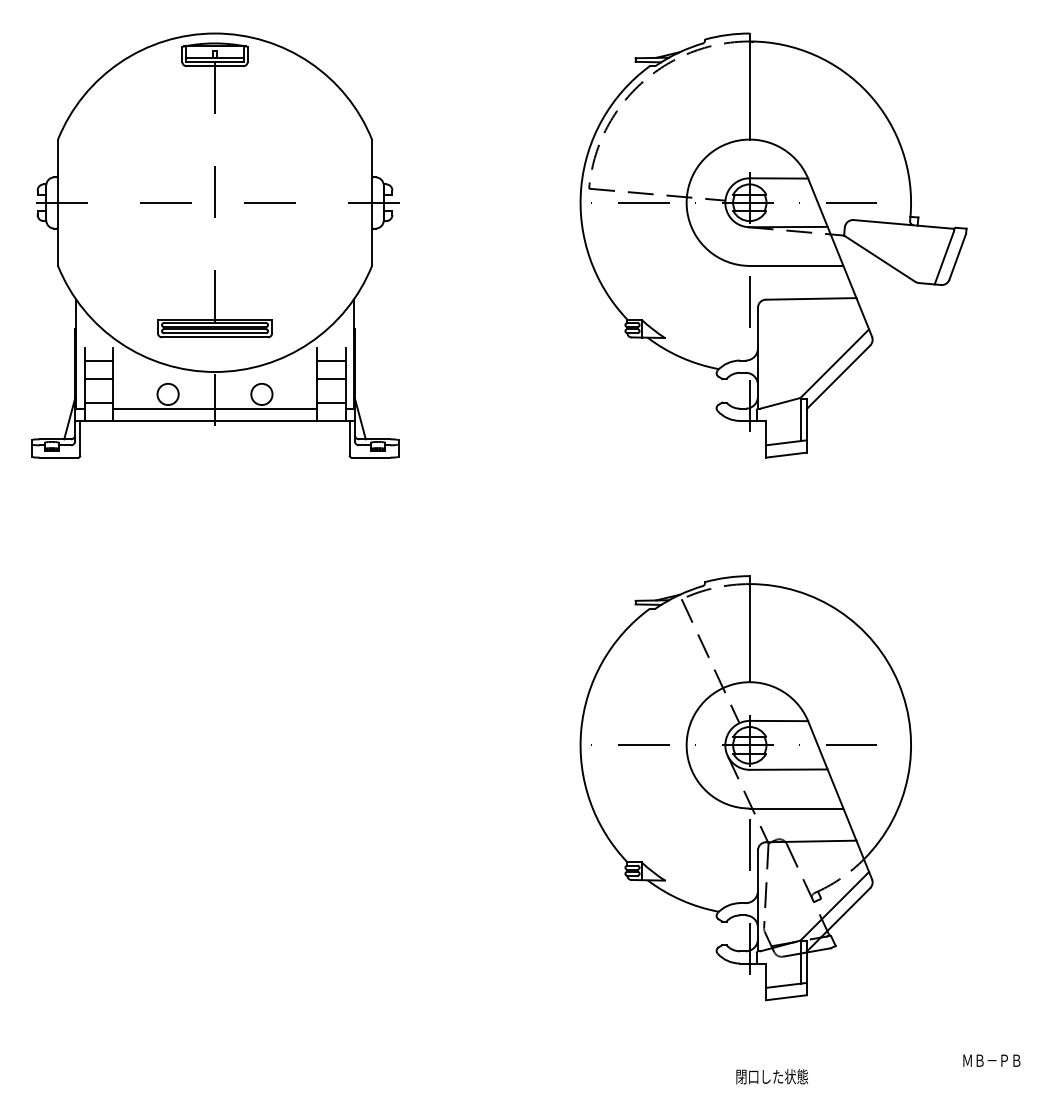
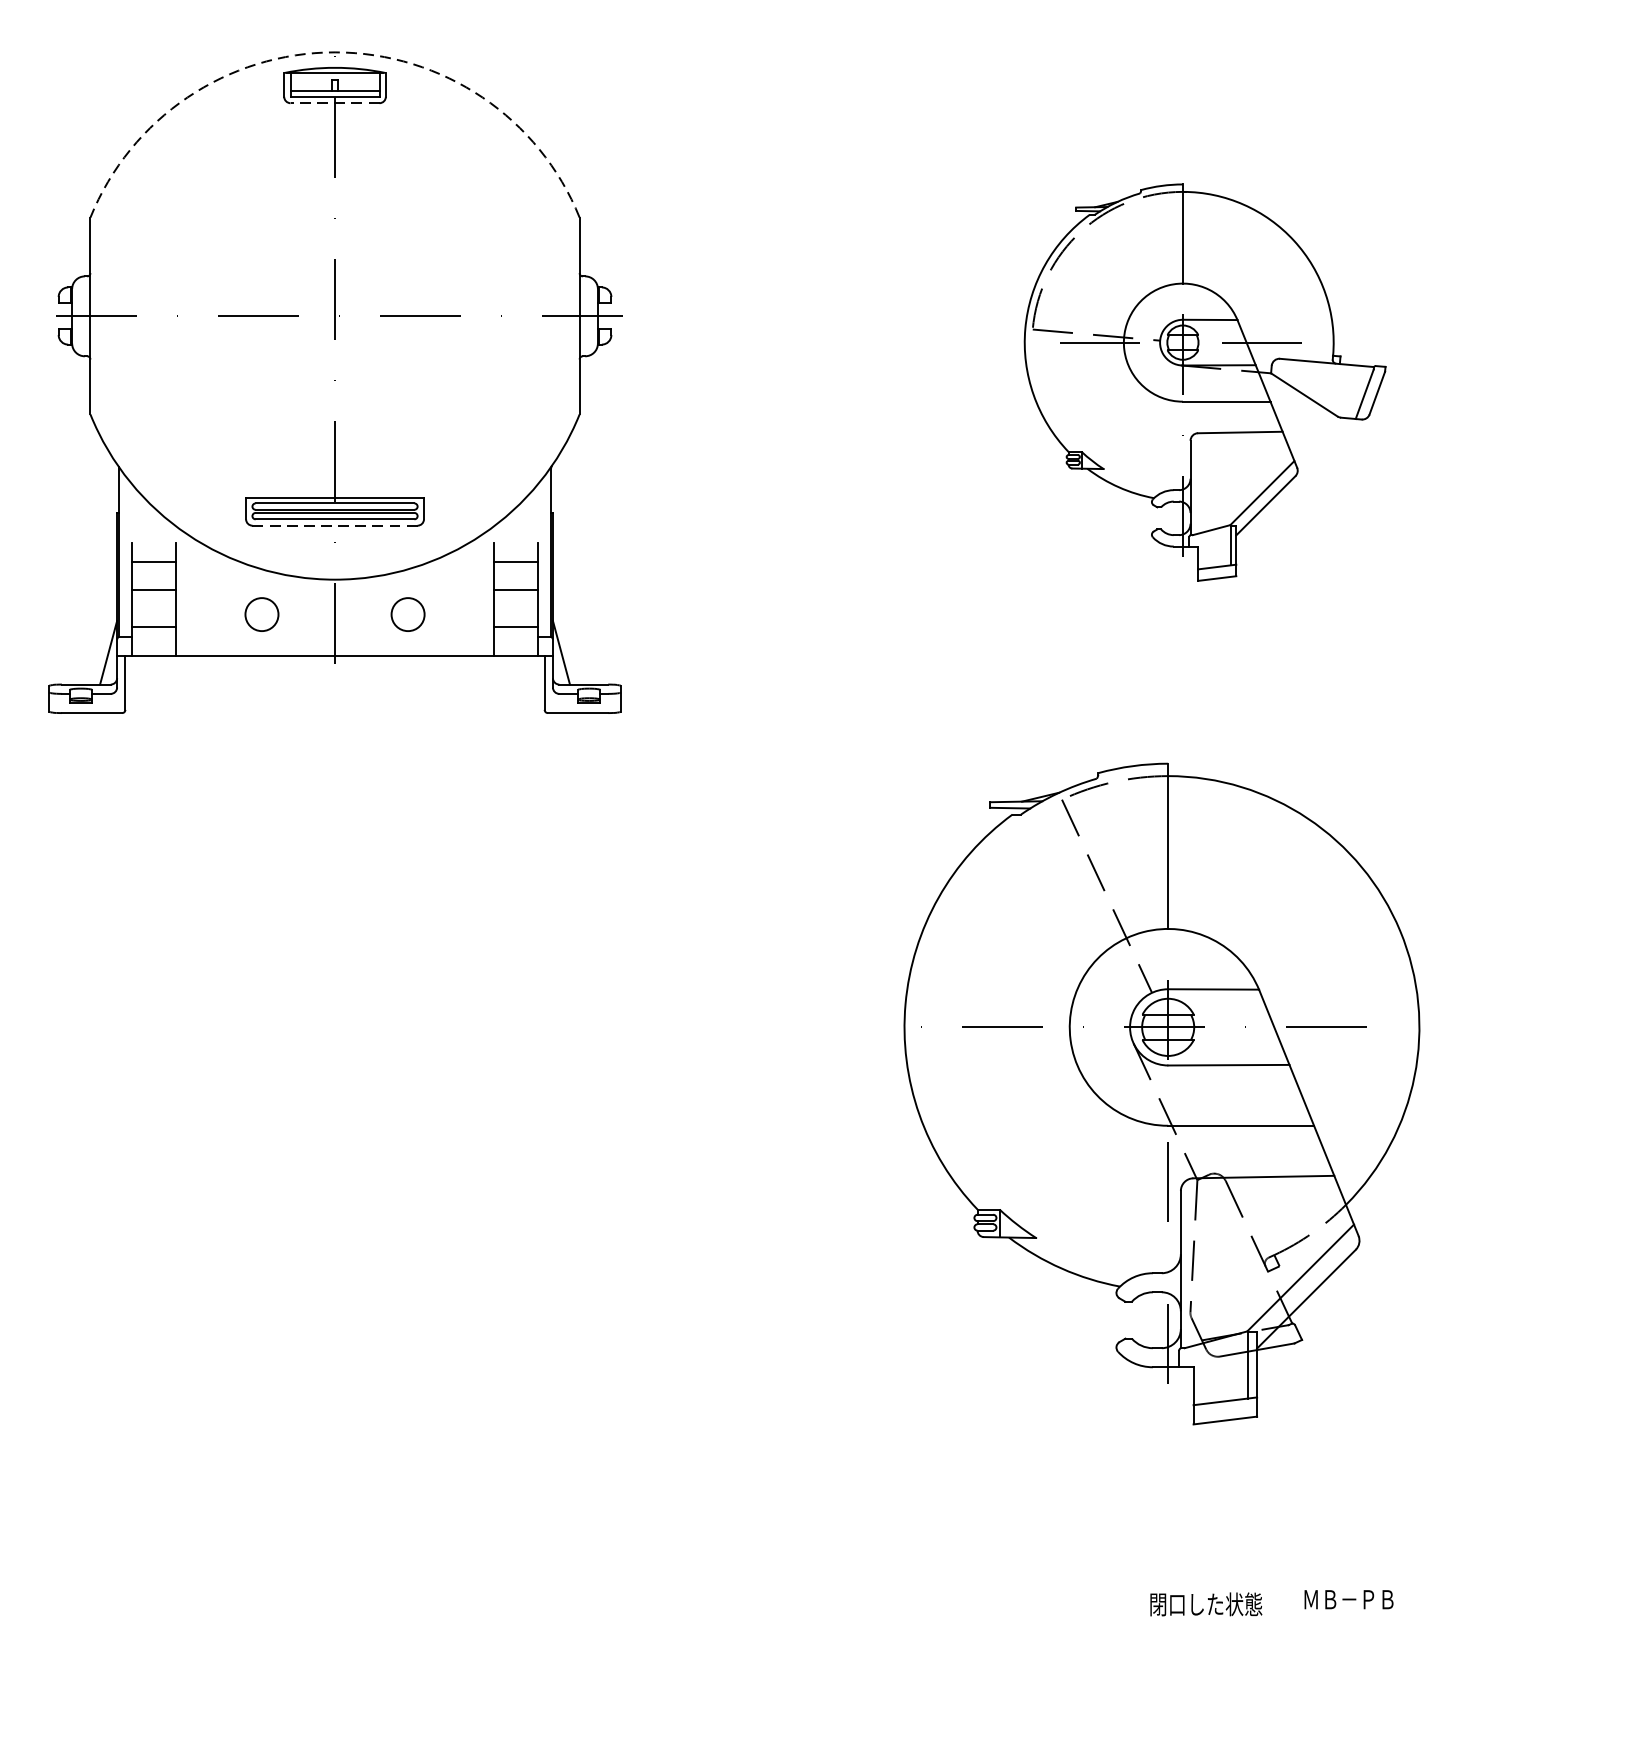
arc: (215, 33) -> (335, 52), solid -> dashed
line: (215, 66) -> (335, 103), solid -> dashed
part: (773, 245) -> (1205, 382), size x0.6
line: (215, 337) -> (335, 525), solid -> dashed
line: (214, 408) -> (334, 636), removed
part: (745, 788) -> (1161, 1094), moved
text: (991, 1060) -> (1348, 1599), moved
text: (772, 1076) -> (1206, 1603), moved

